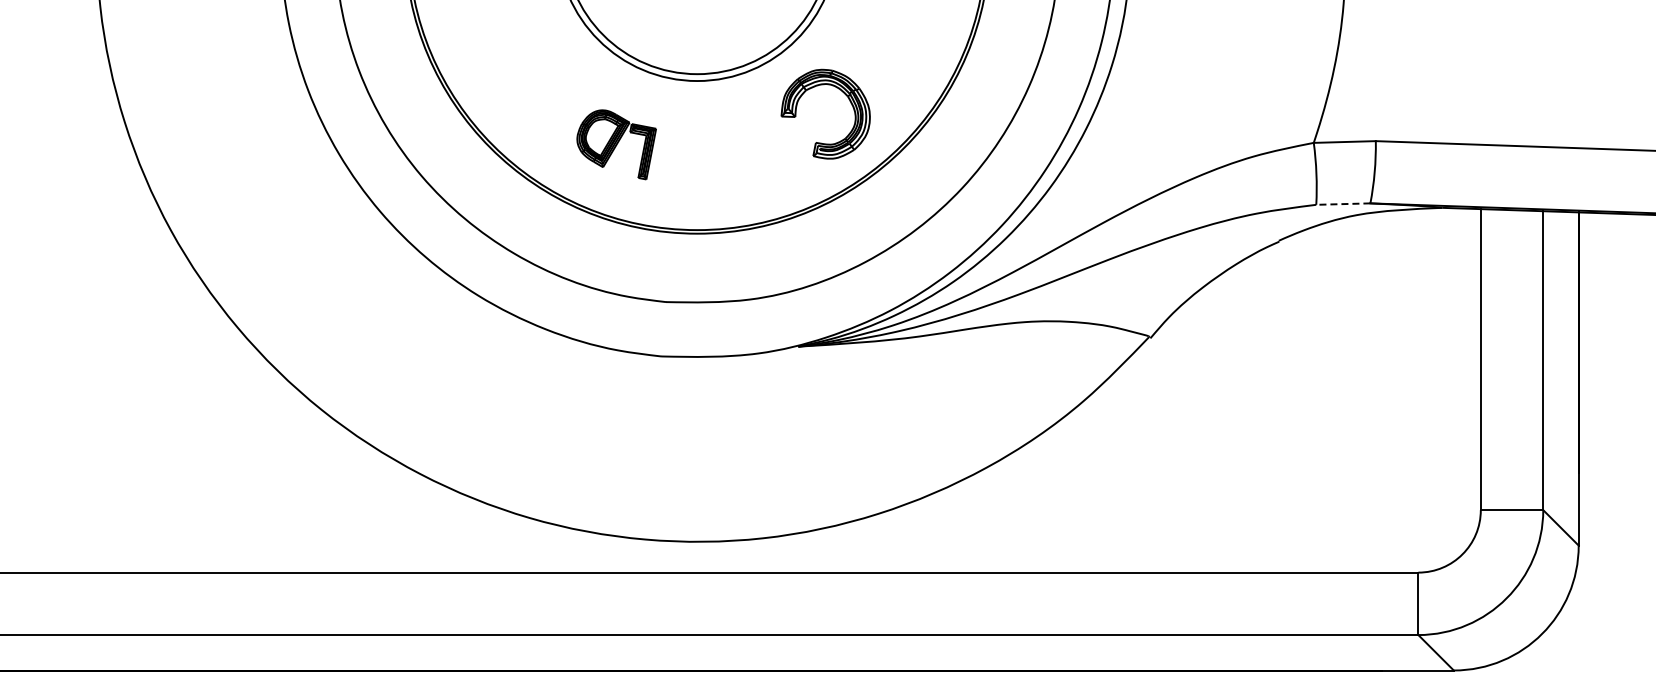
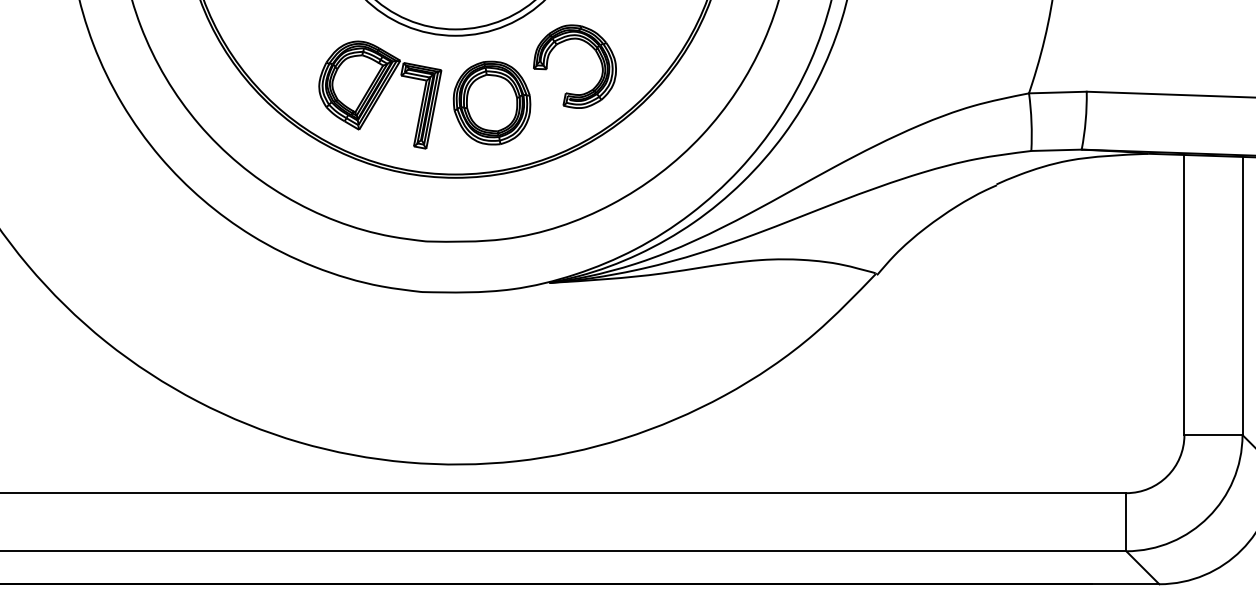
part: (616, 144) -> (380, 94), size x1.67
part: (736, 153) -> (491, 103), added
line: (1342, 204) -> (1055, 150), dashed -> solid

